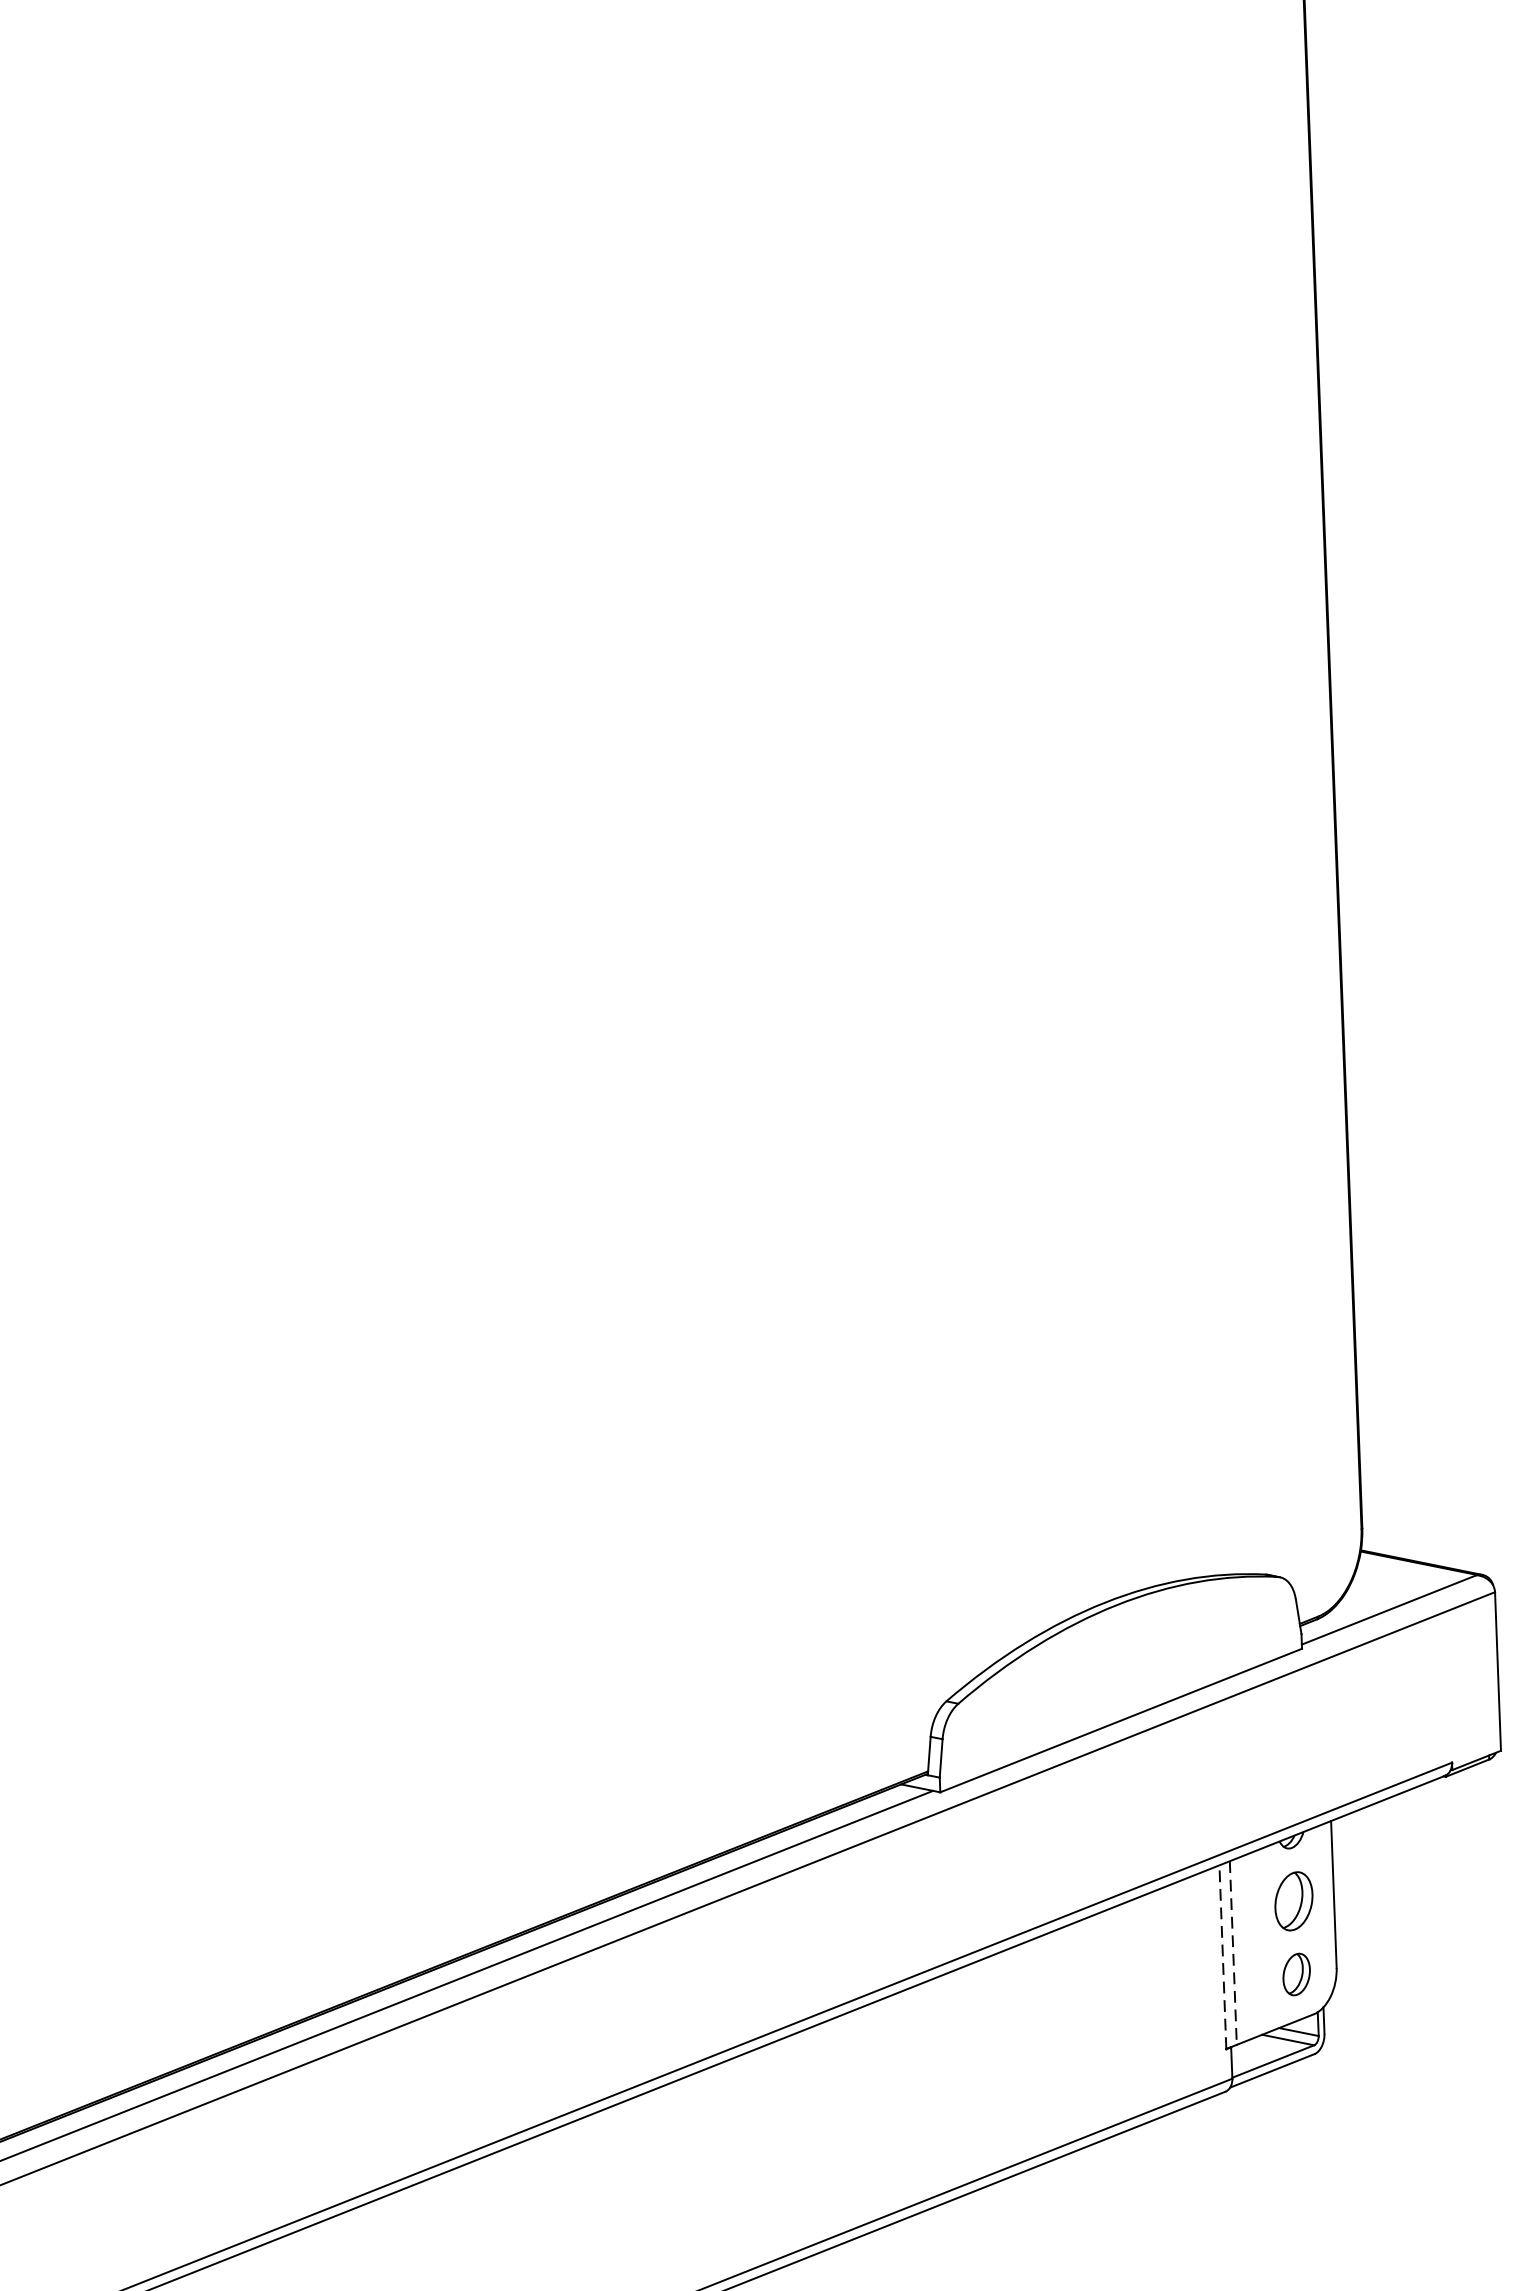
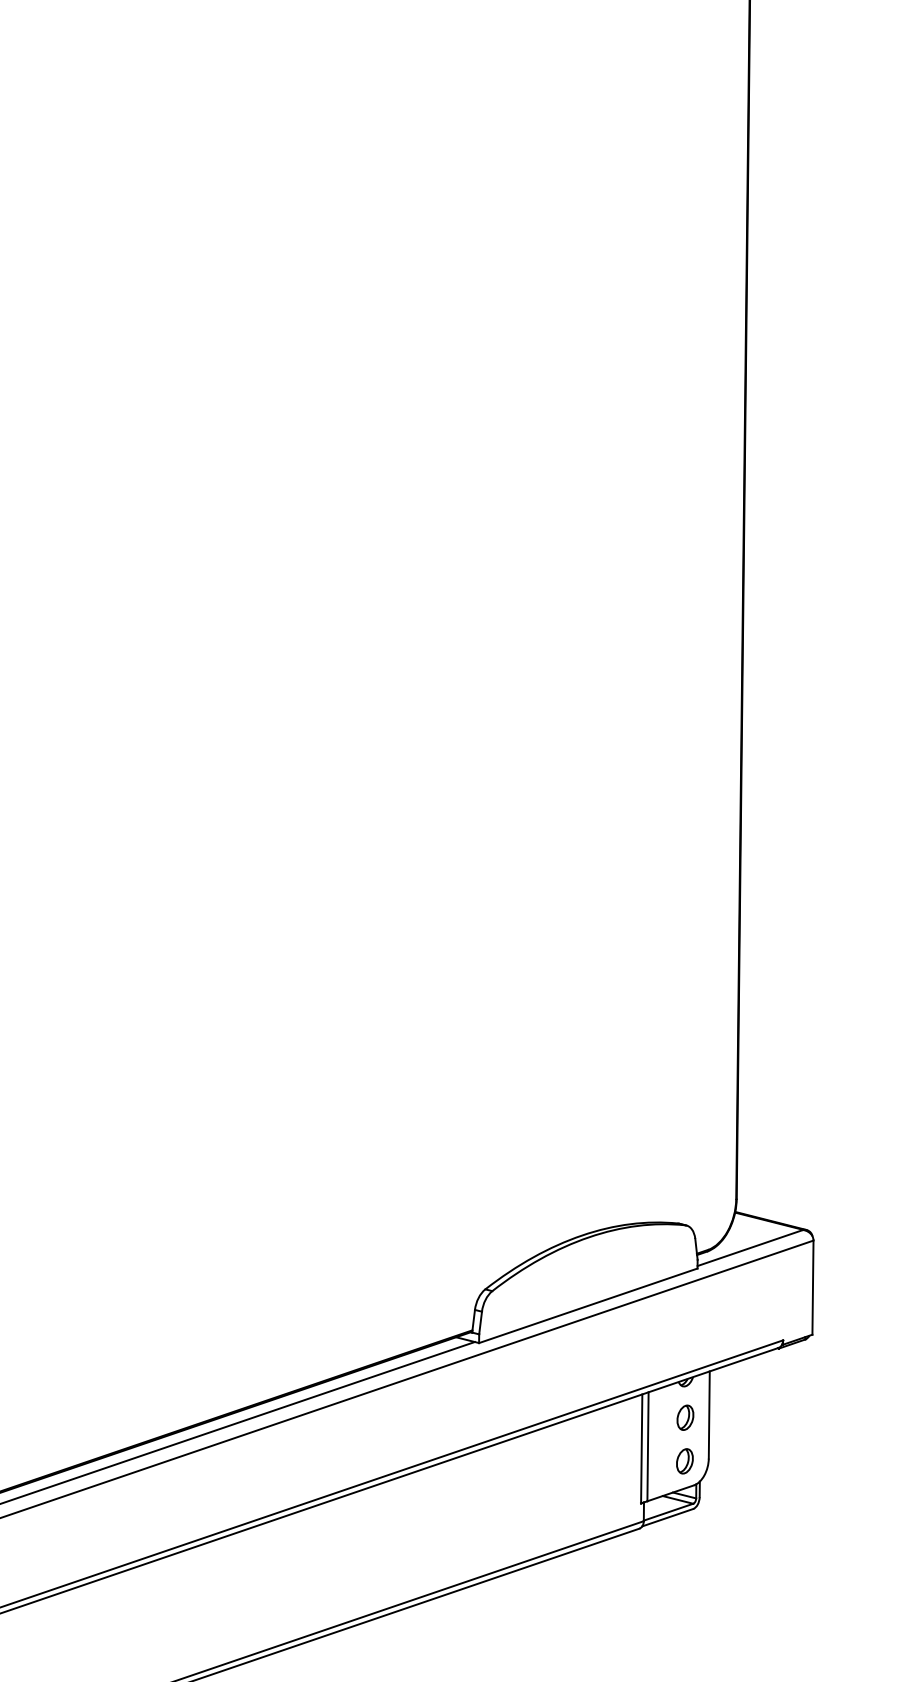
part: (1294, 1900) -> (685, 1417), size x0.71
line: (1234, 1954) -> (648, 1447), dashed -> solid
line: (1222, 1956) -> (641, 1448), dashed -> solid

